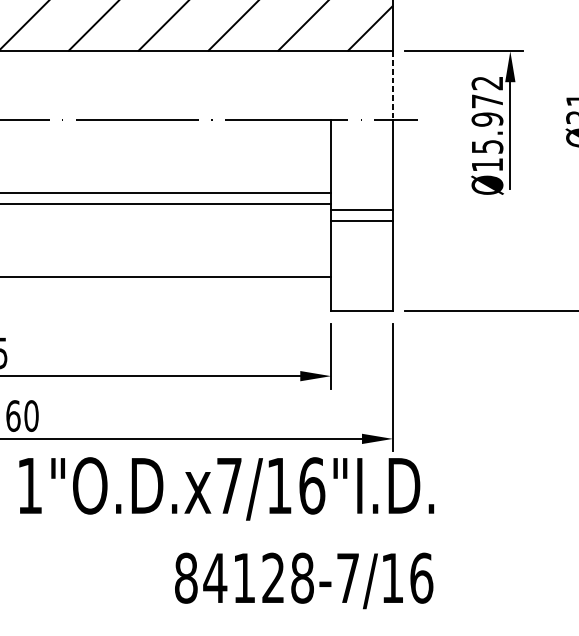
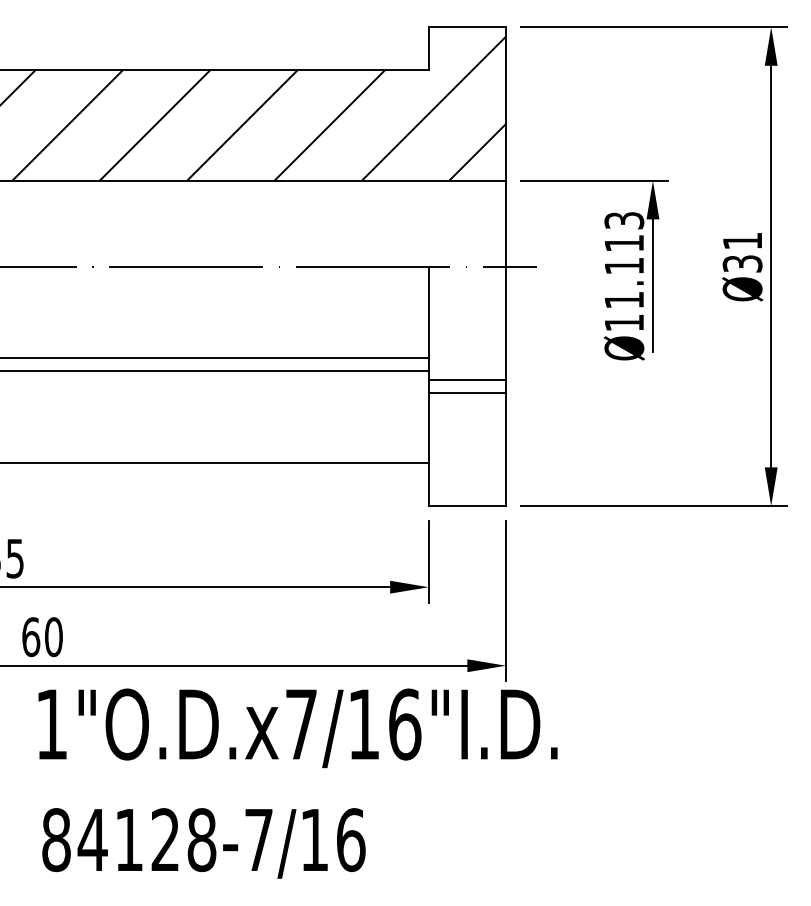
line: (392, 85) -> (505, 223), dashed -> solid
text: (487, 115) -> (624, 260), Ø15.972 -> Ø11.113
text: (303, 580) -> (203, 843), moved

